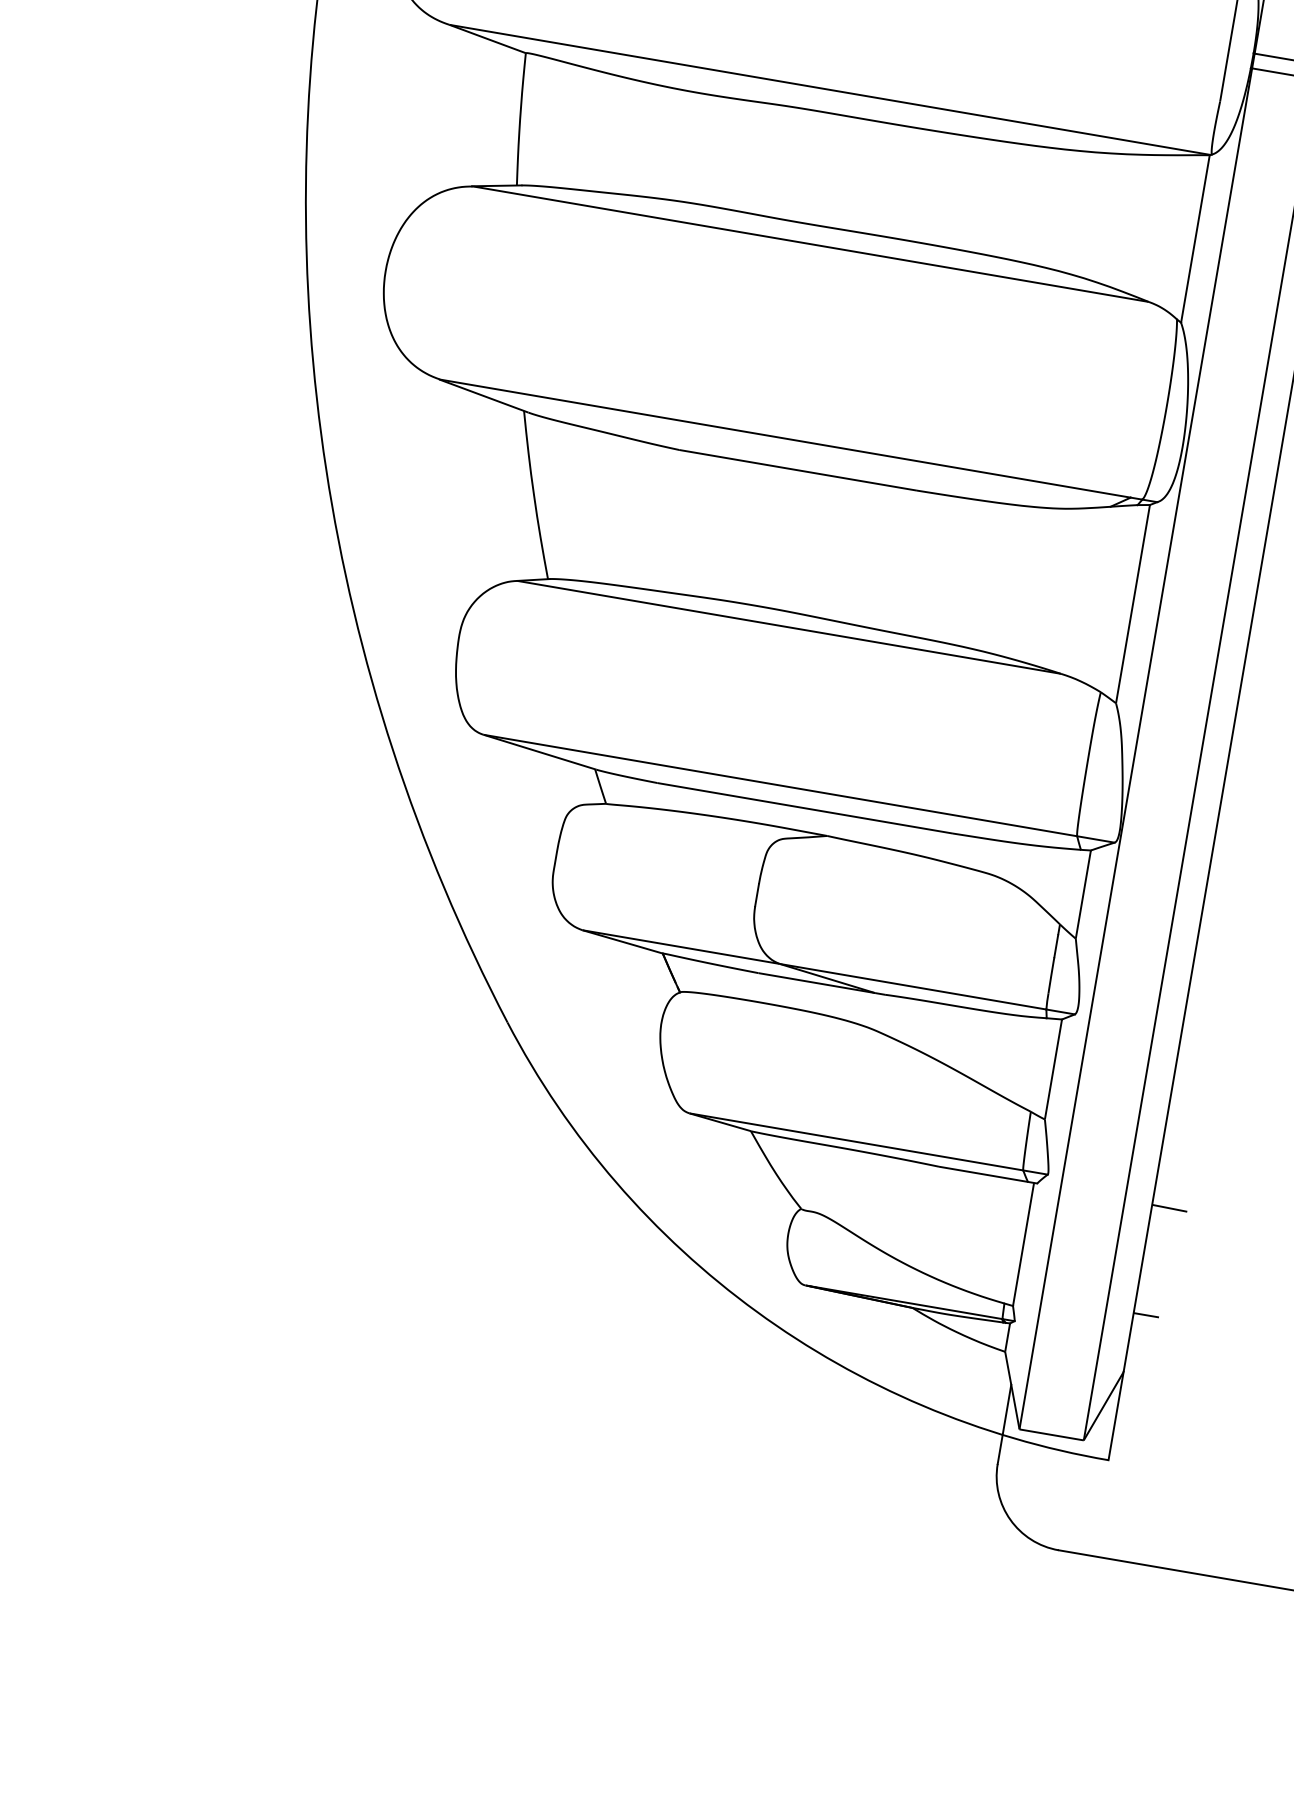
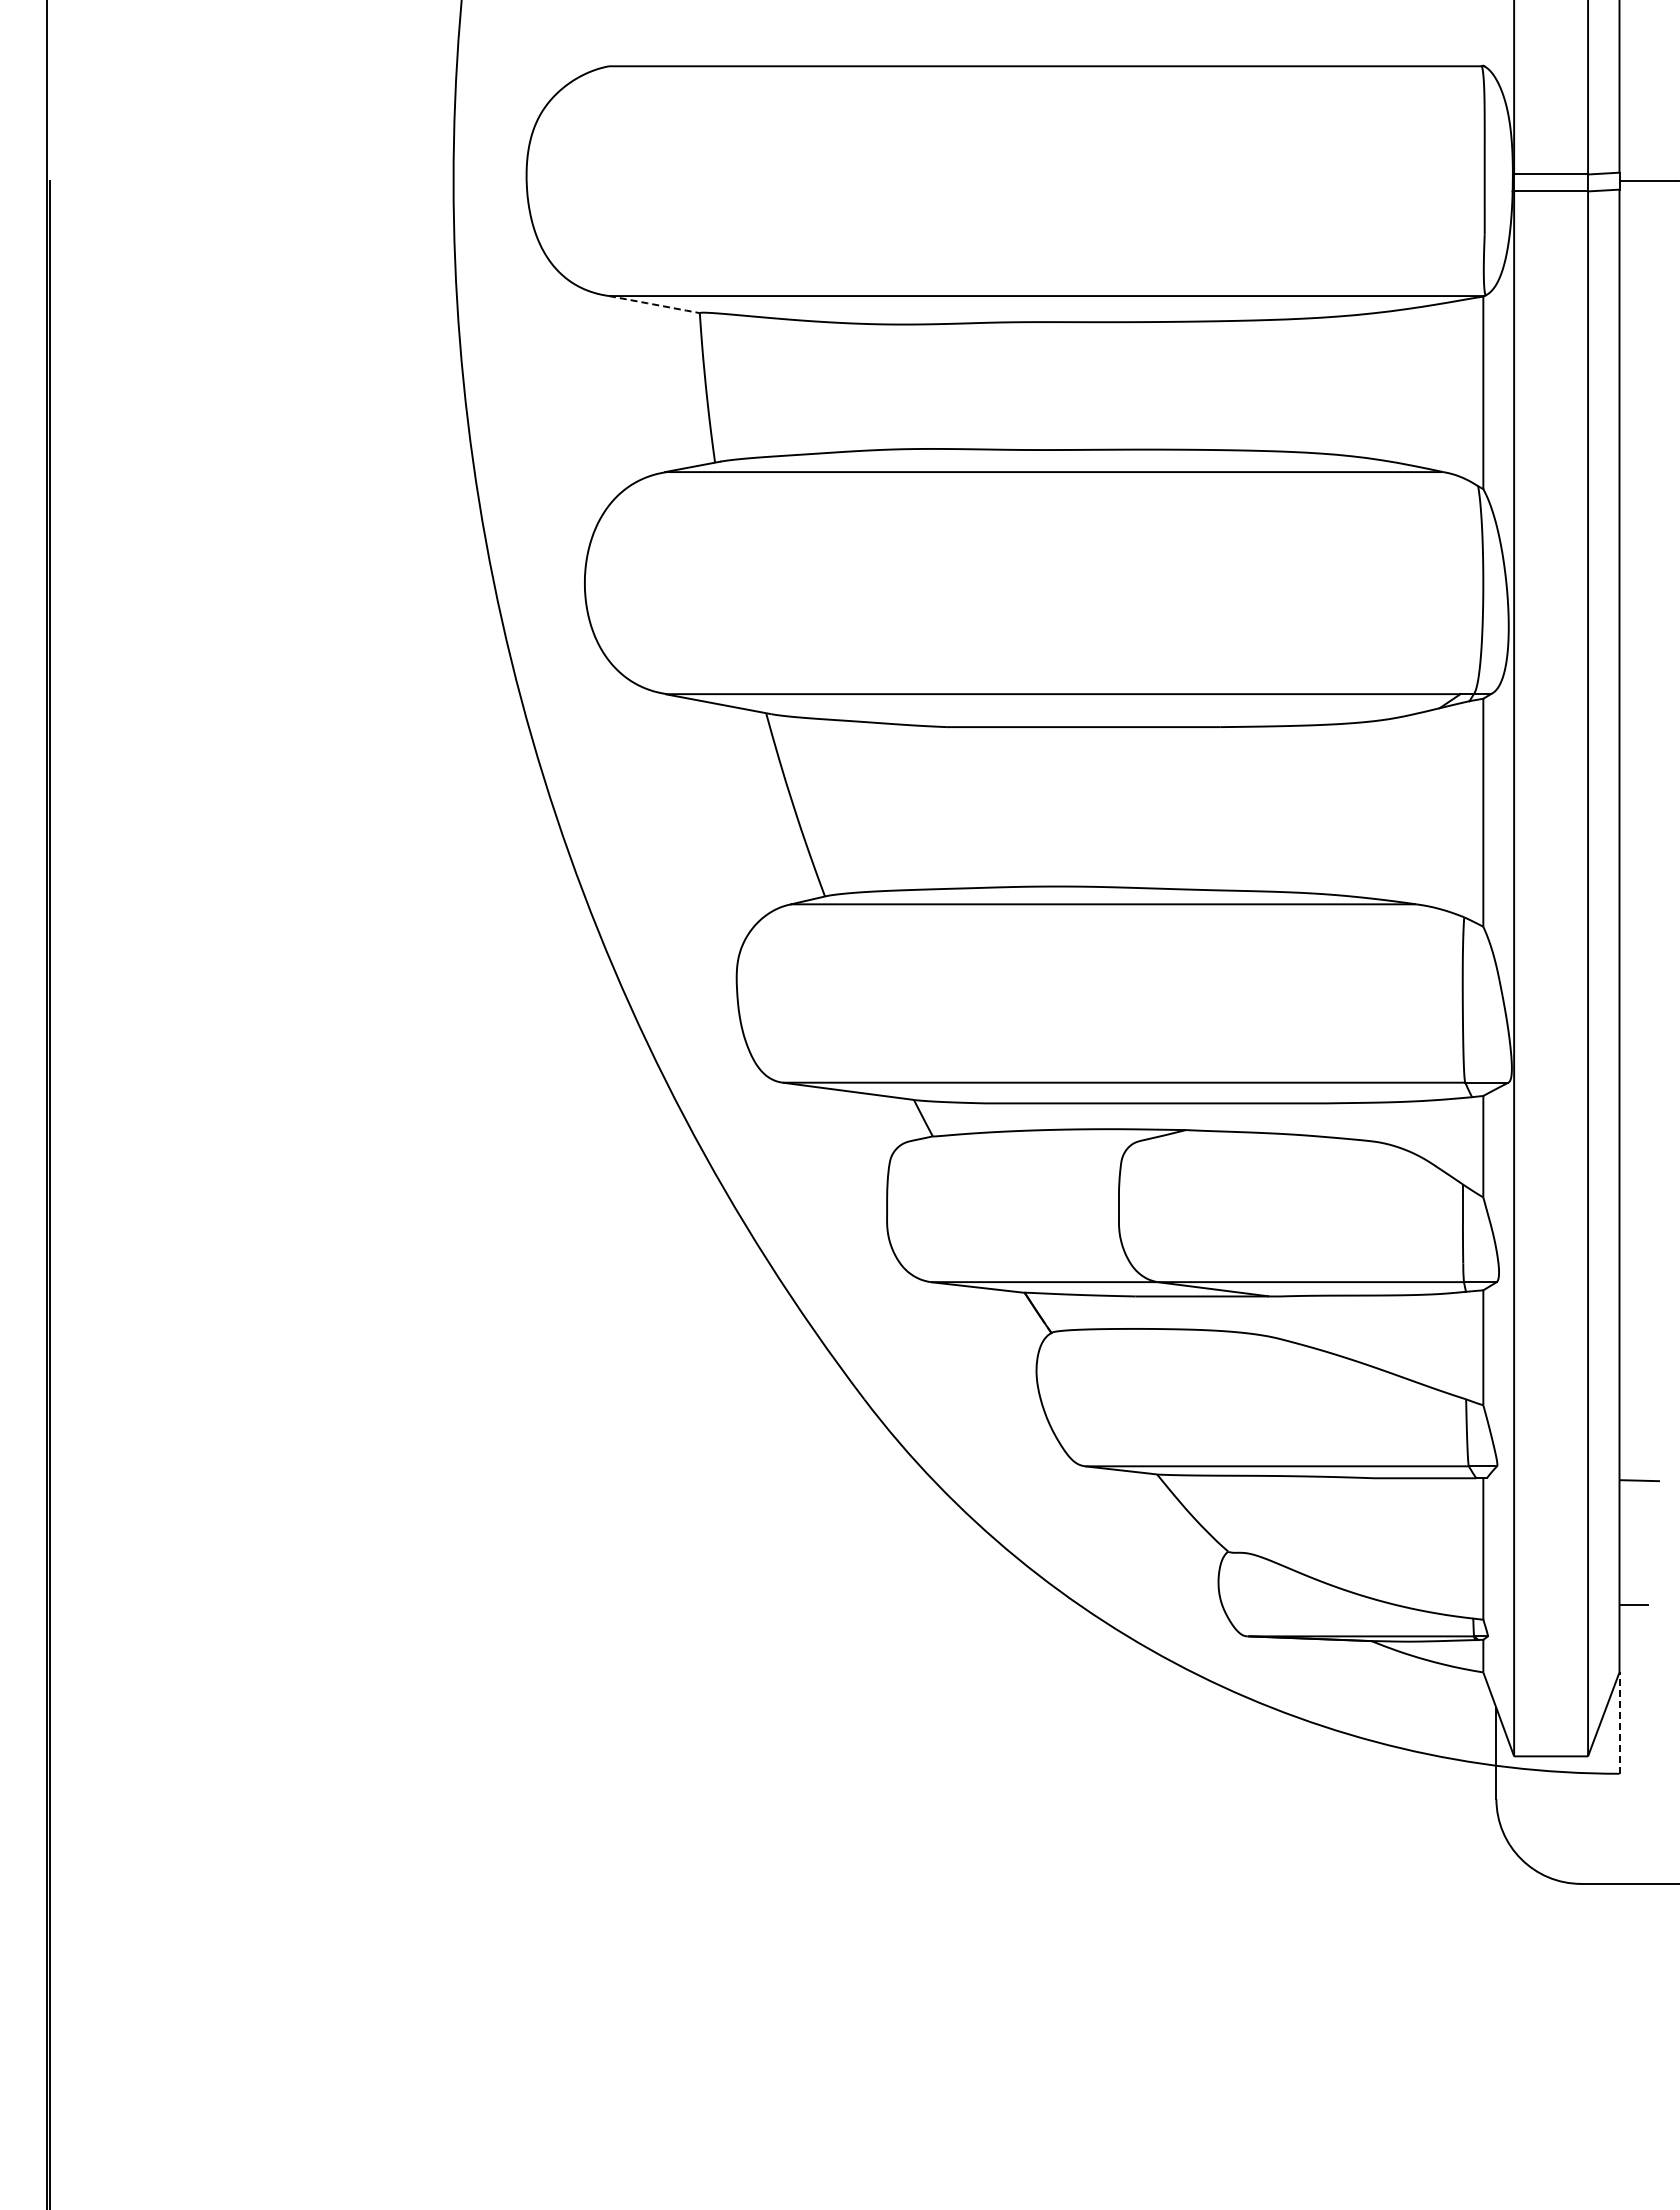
line: (487, 38) -> (654, 304), solid -> dashed
line: (1116, 1416) -> (1619, 1723), solid -> dashed

